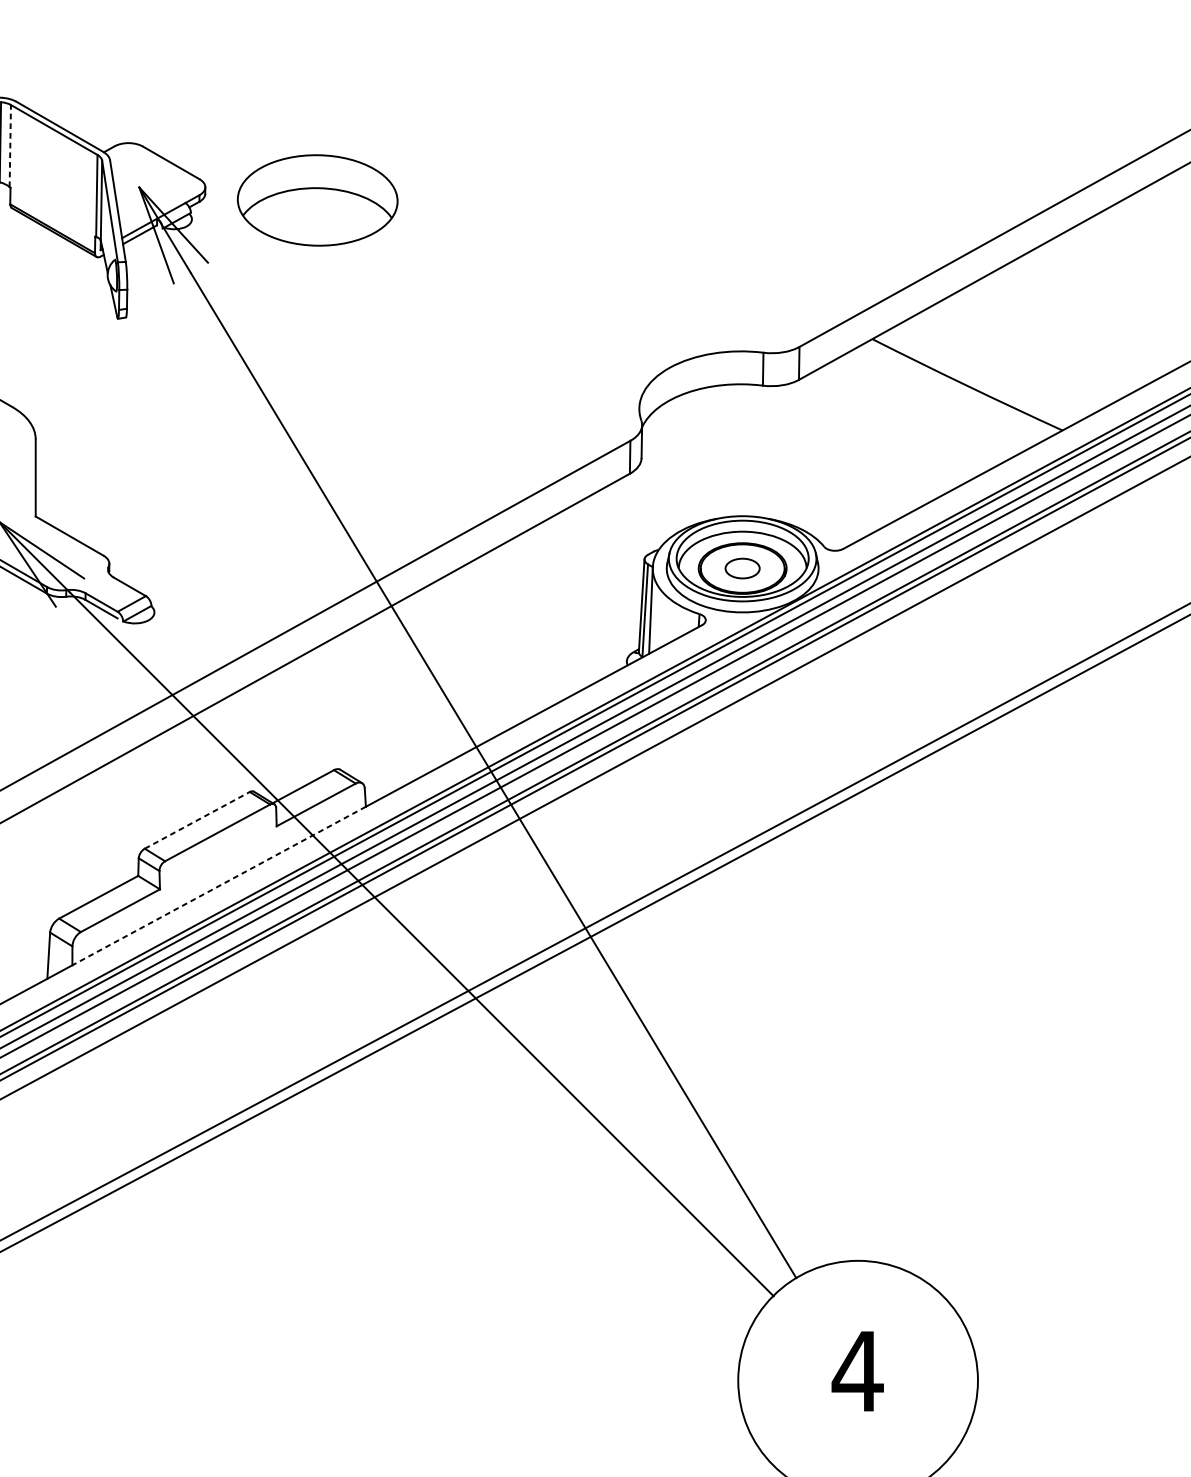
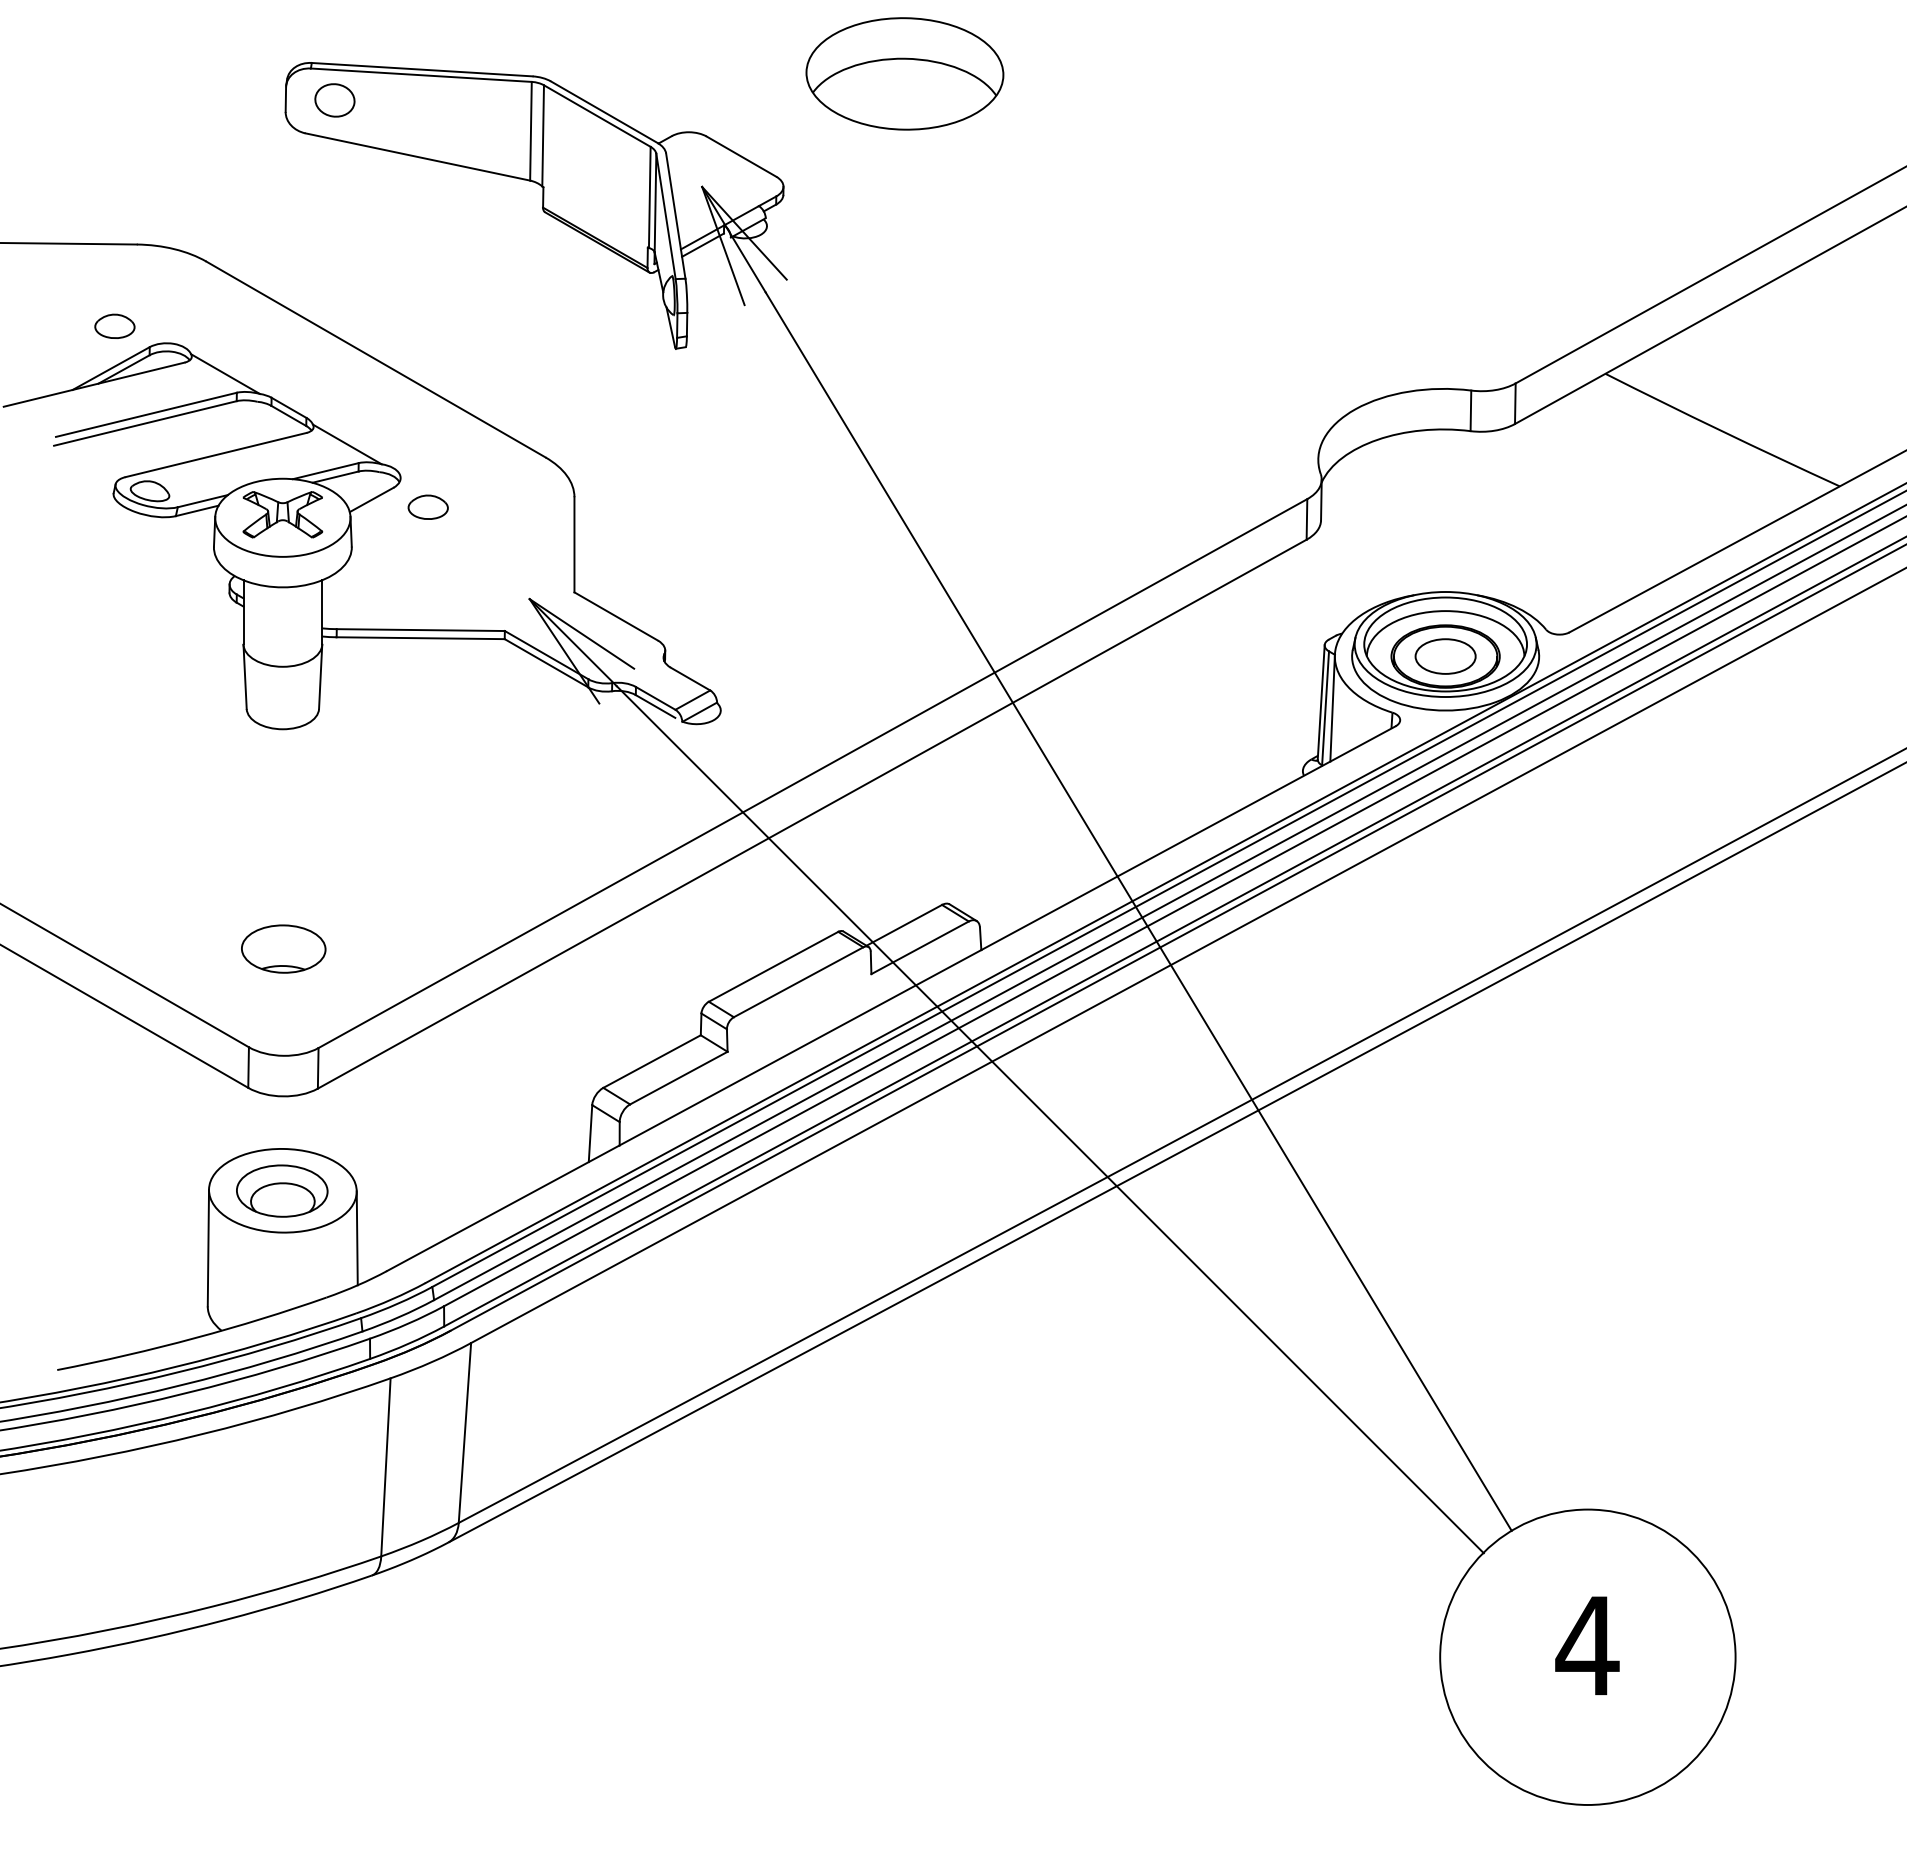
line: (10, 145) -> (543, 135), dashed -> solid
part: (317, 200) -> (904, 73), moved
part: (742, 568) -> (1445, 656), size x1.43
line: (197, 820) -> (773, 966), dashed -> solid
line: (219, 885) -> (800, 1047), dashed -> solid

